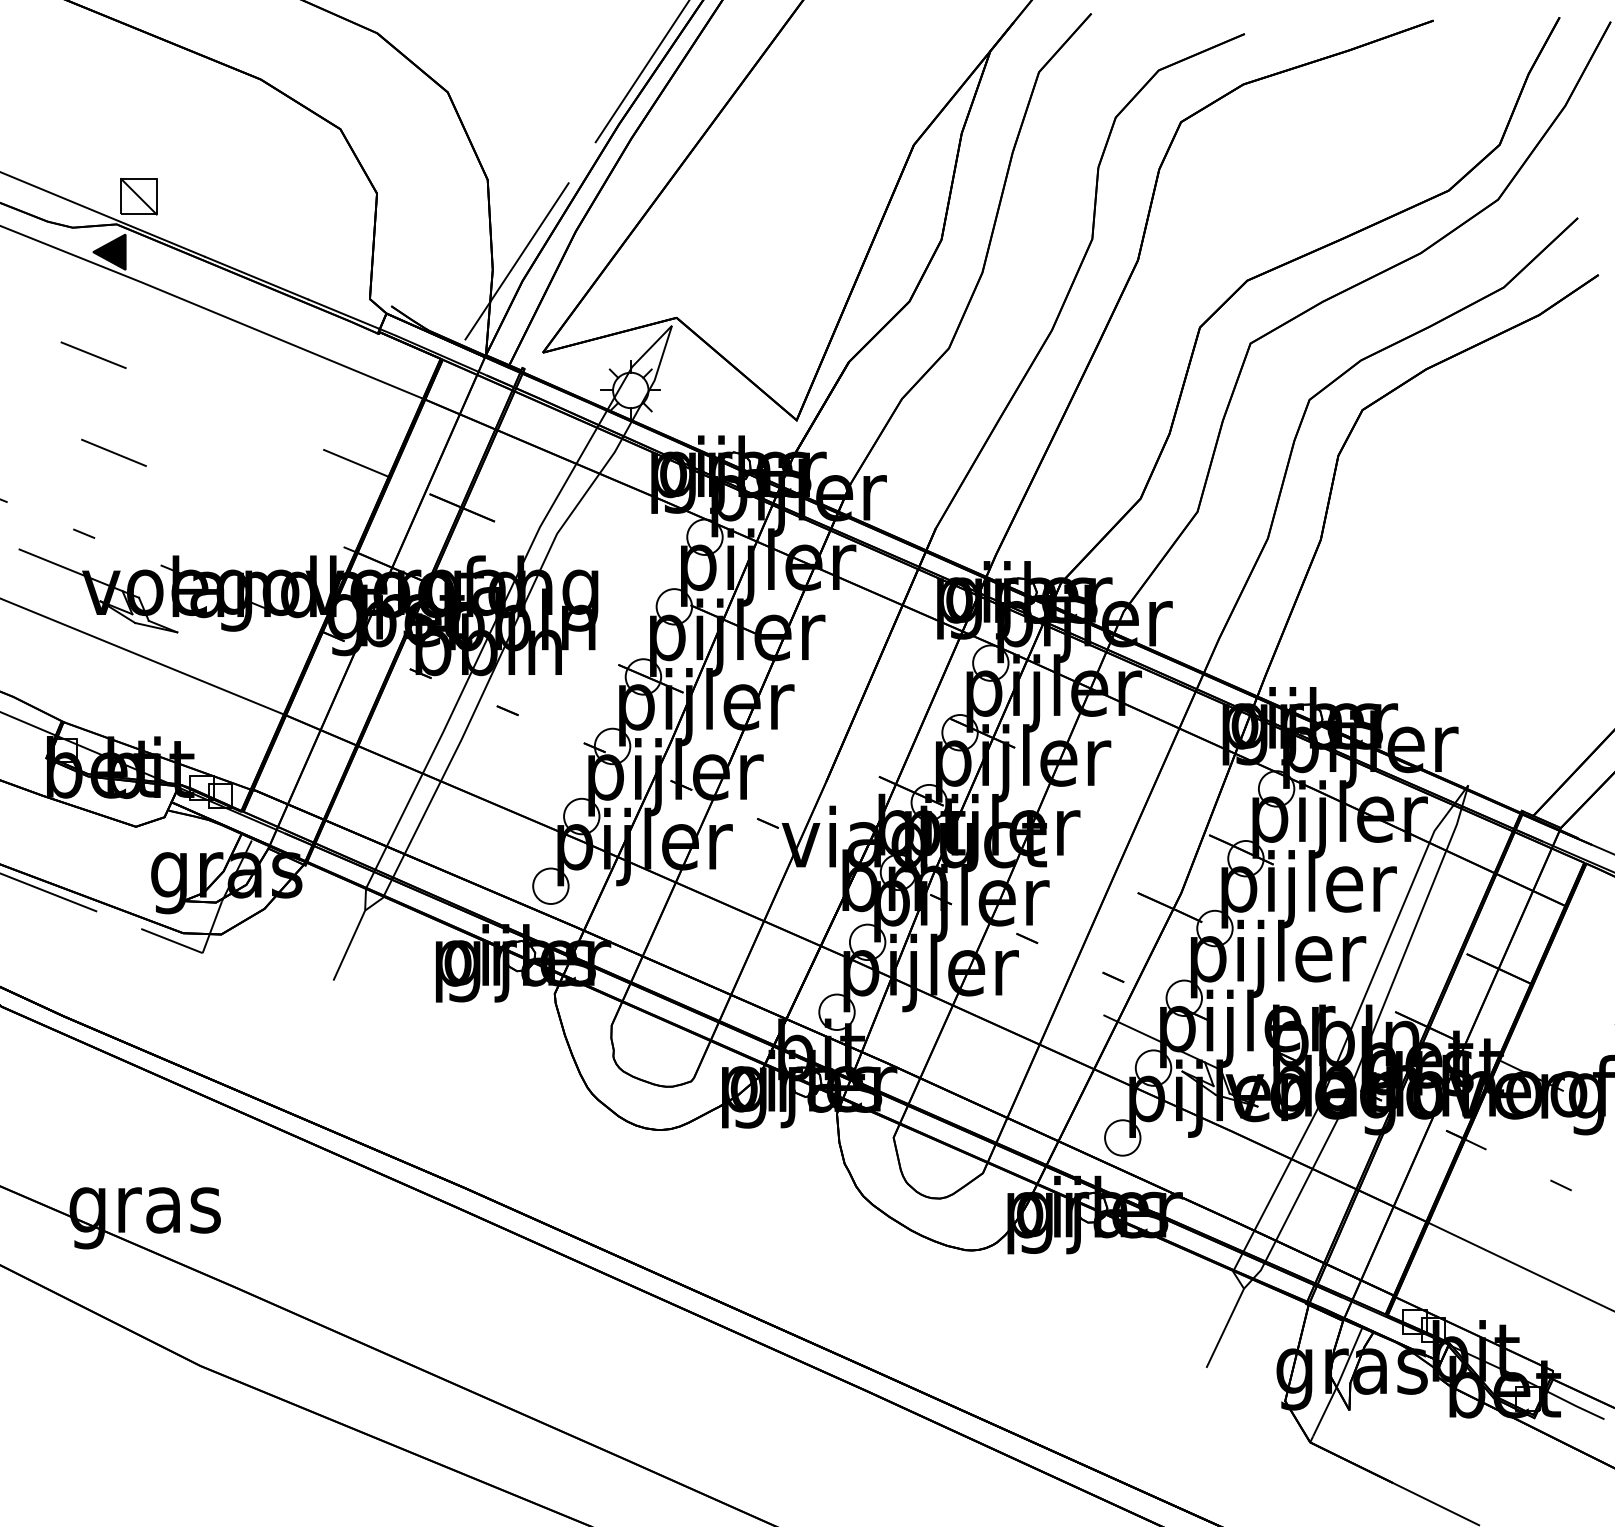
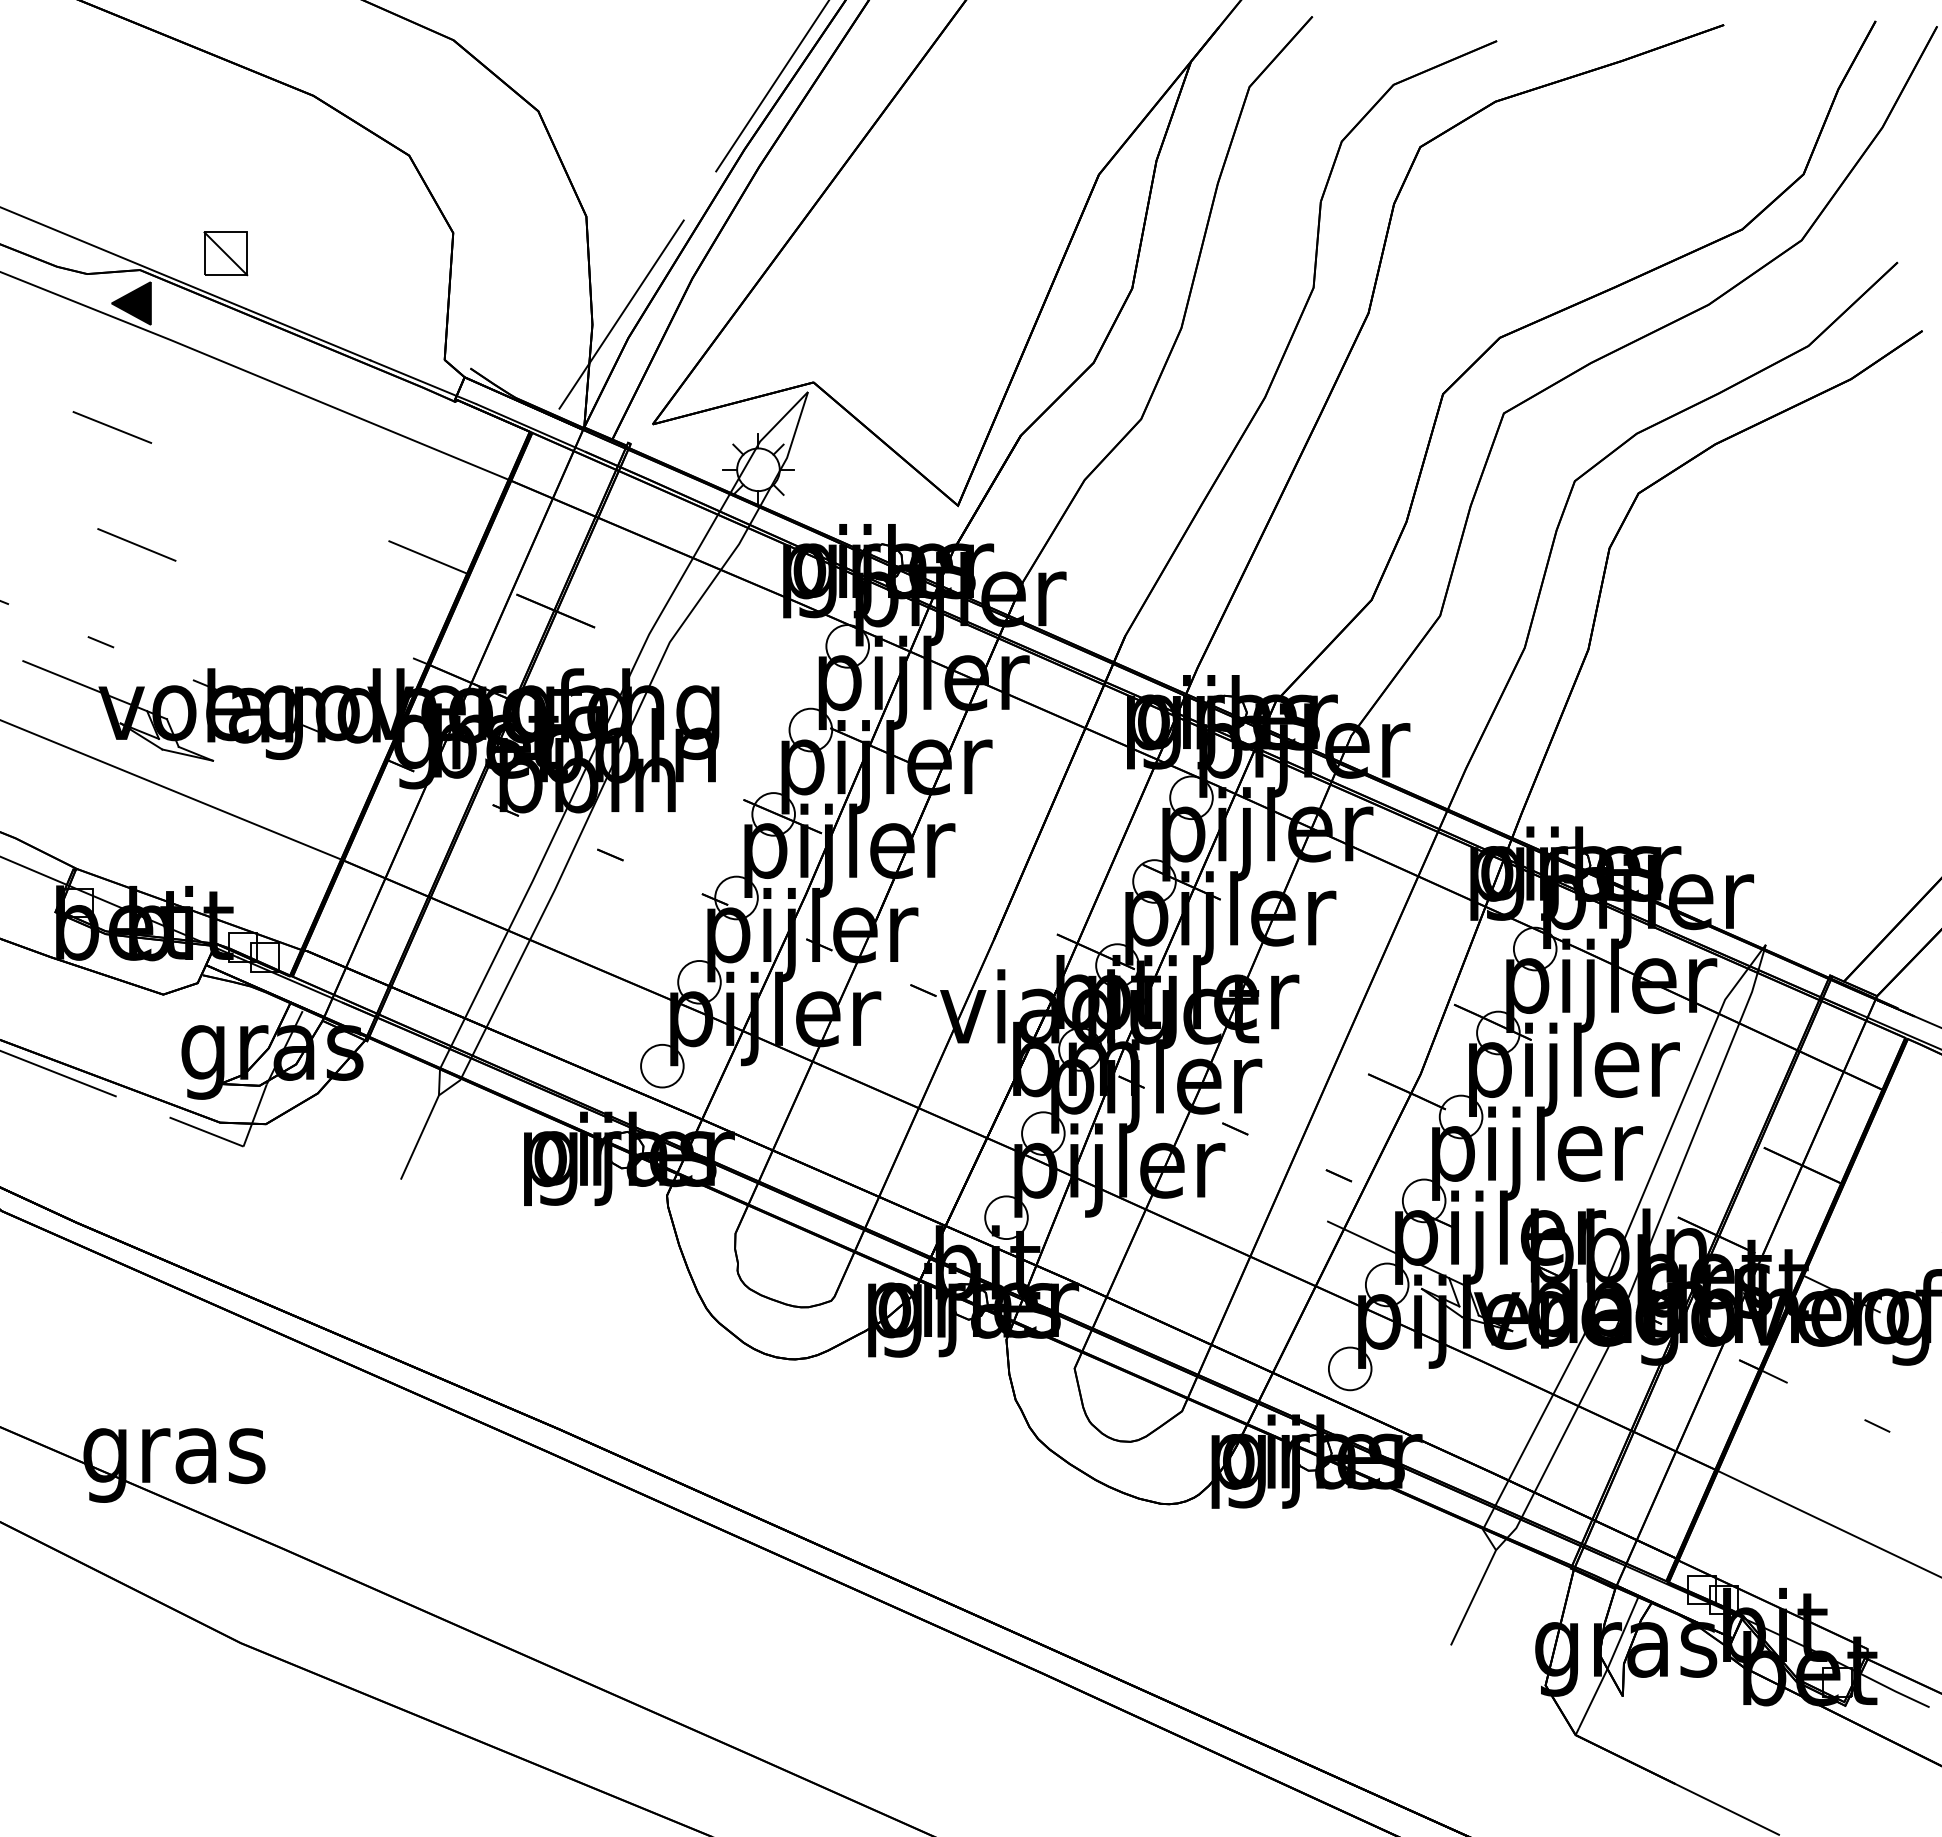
part: (138, 196) -> (225, 253), moved

